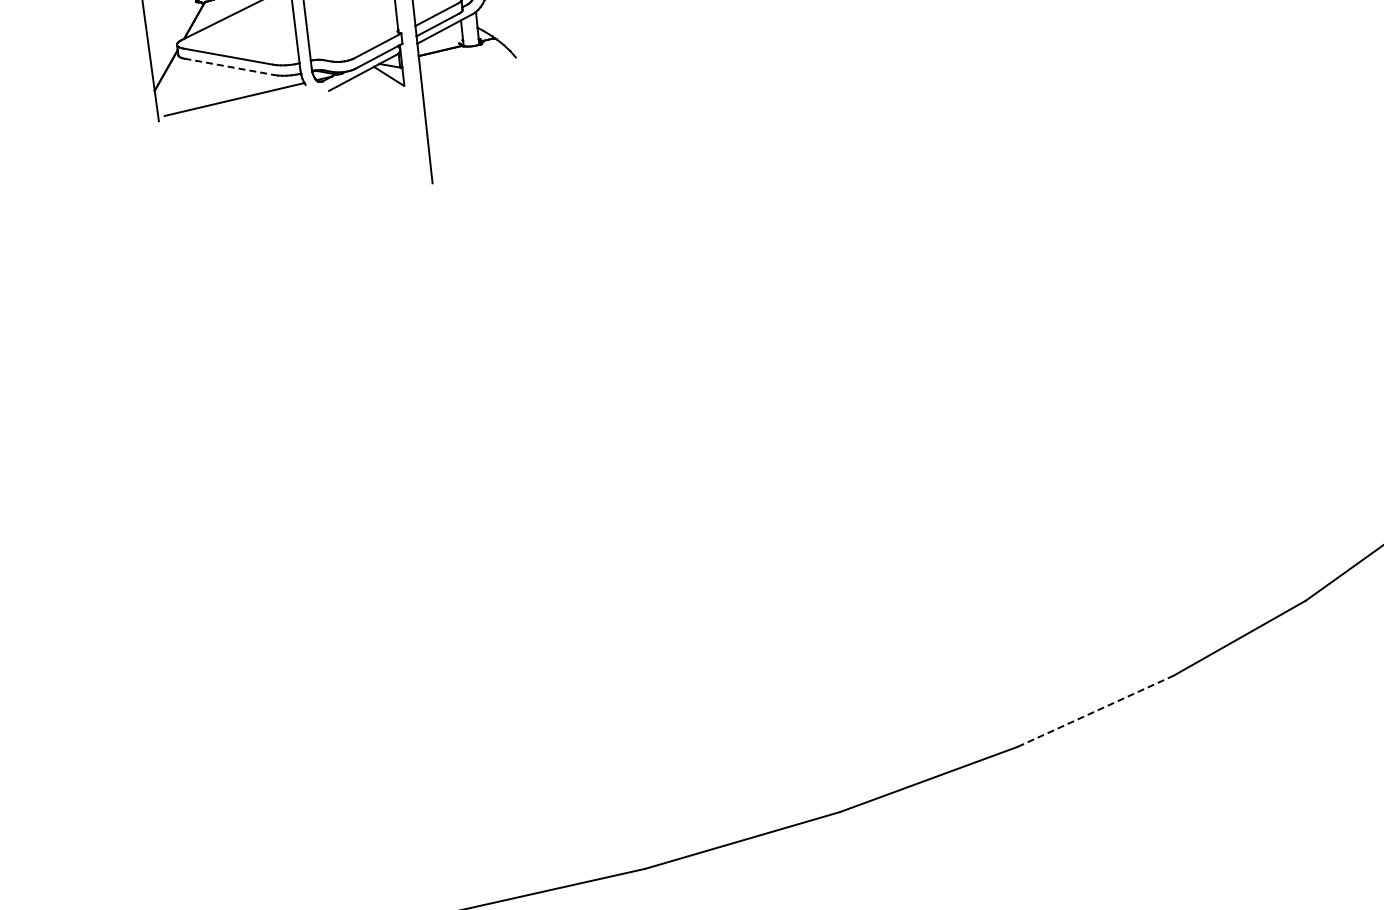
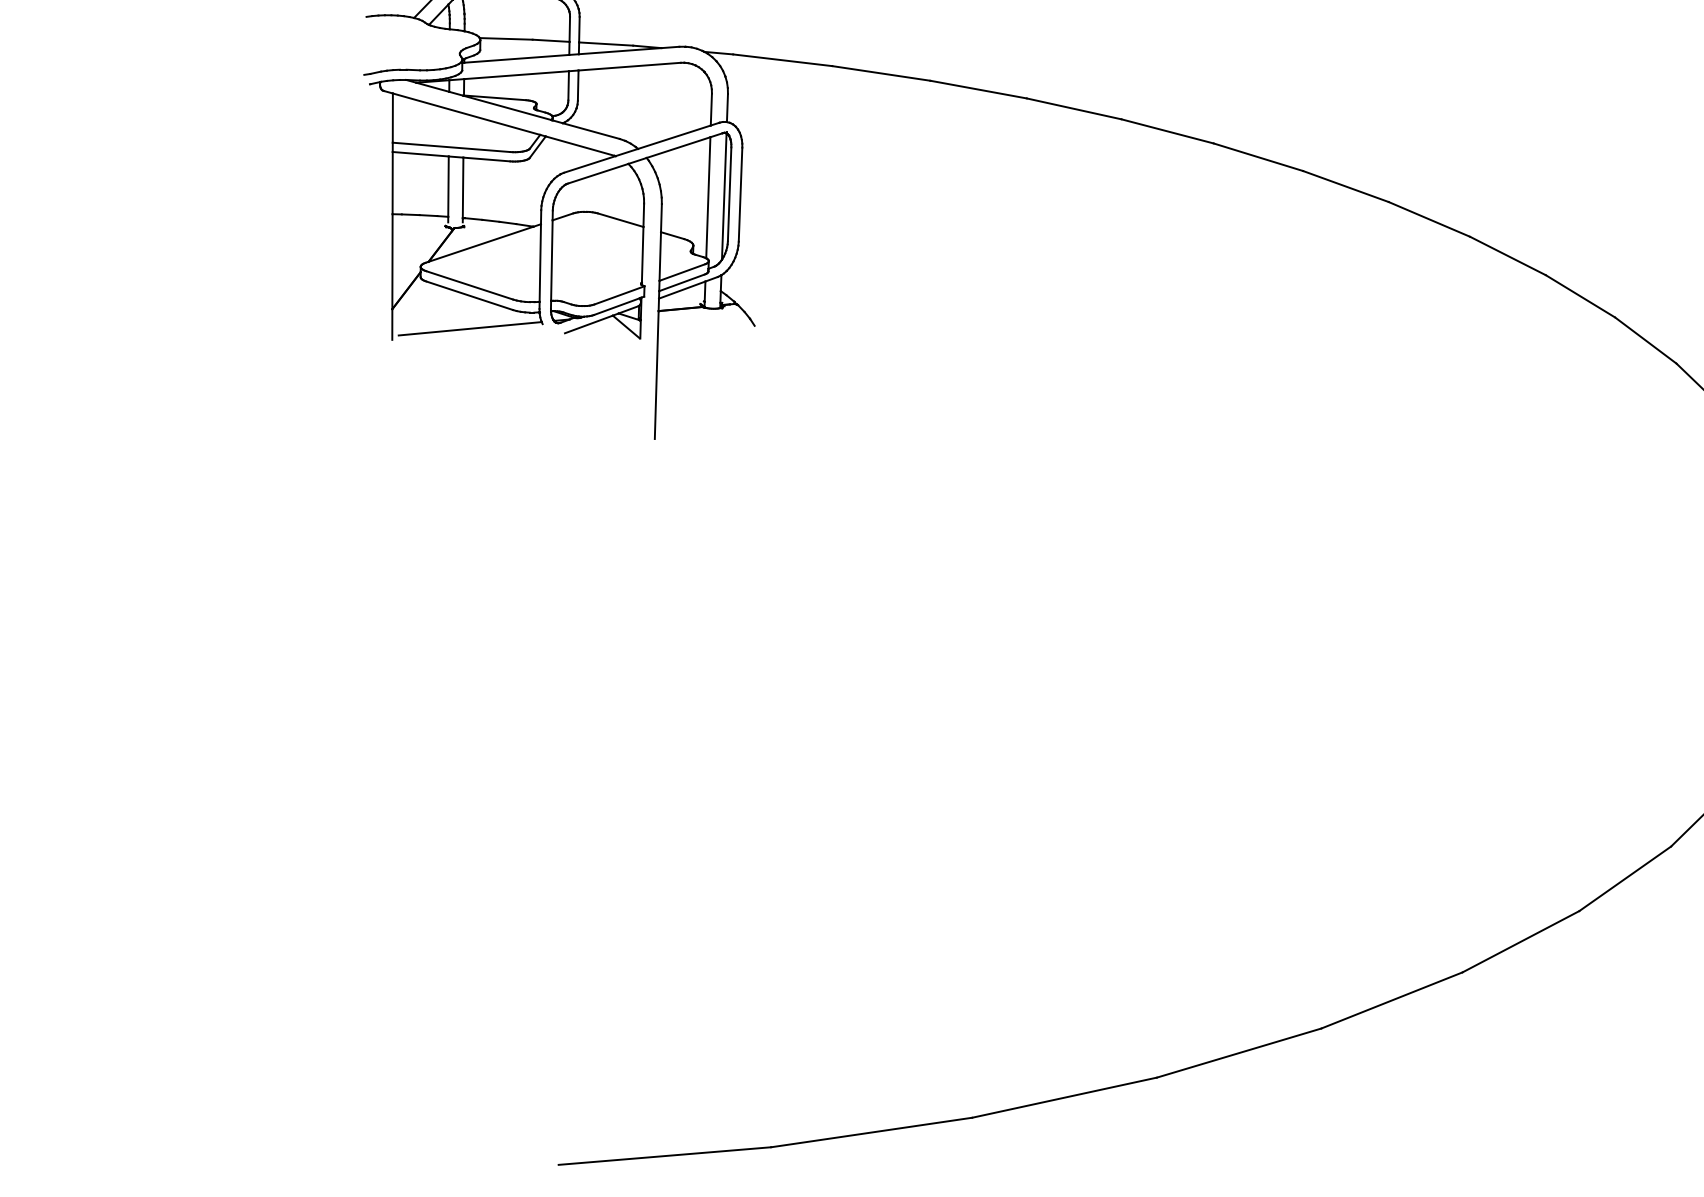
line: (229, 66) -> (469, 295), dashed -> solid
line: (1096, 711) -> (1239, 1053), dashed -> solid

